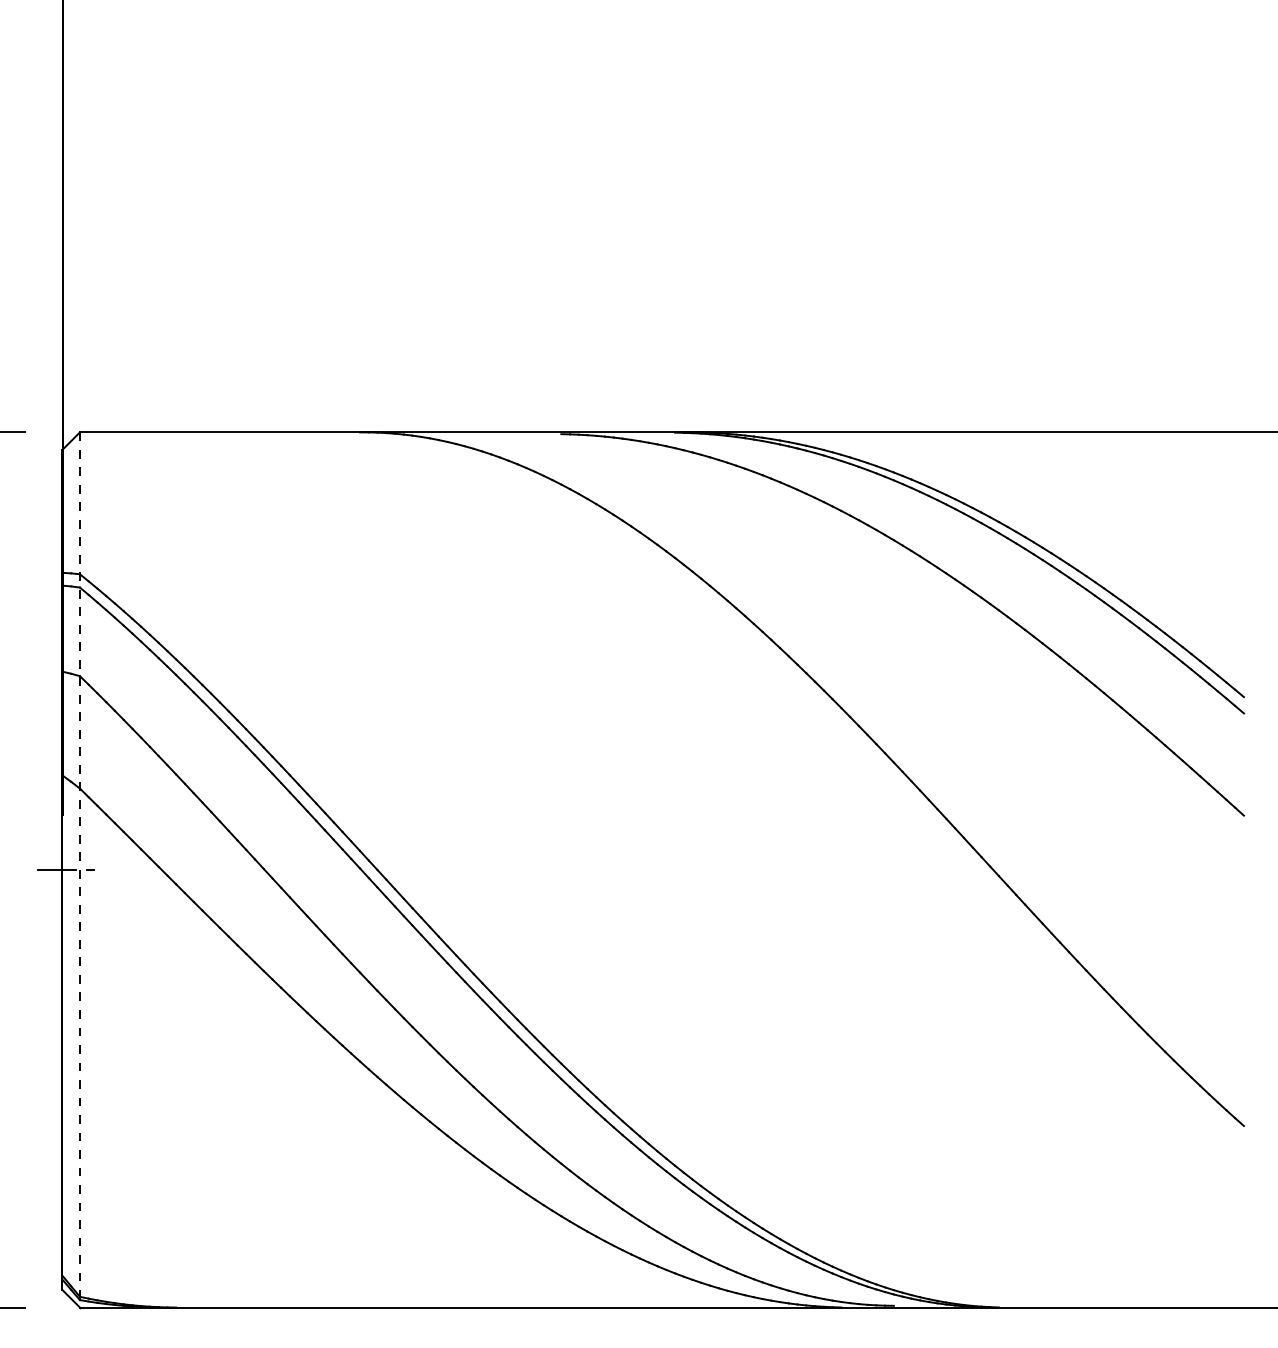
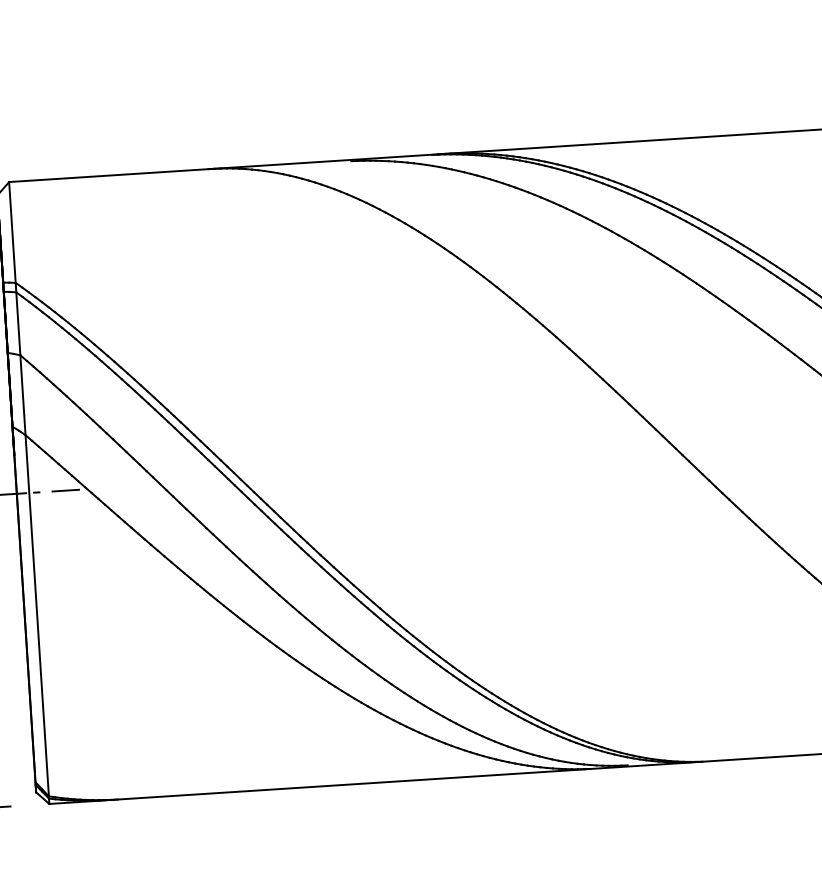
line: (79, 869) -> (28, 492), dashed -> solid
line: (130, 869) -> (65, 490), added

